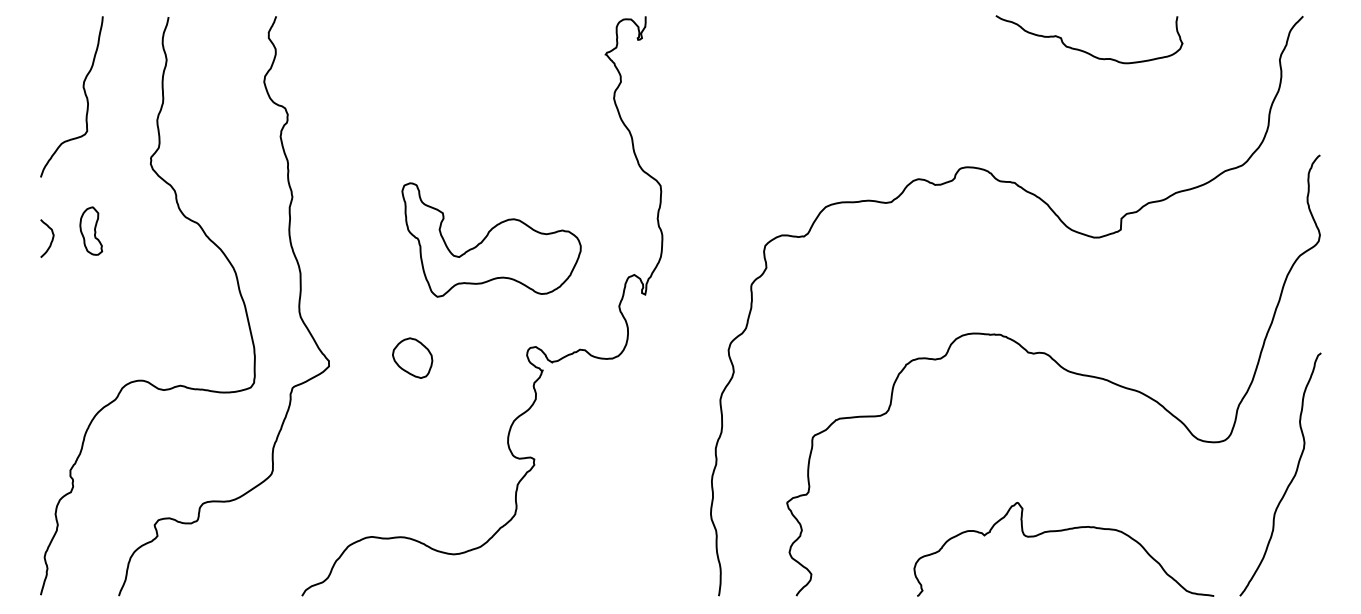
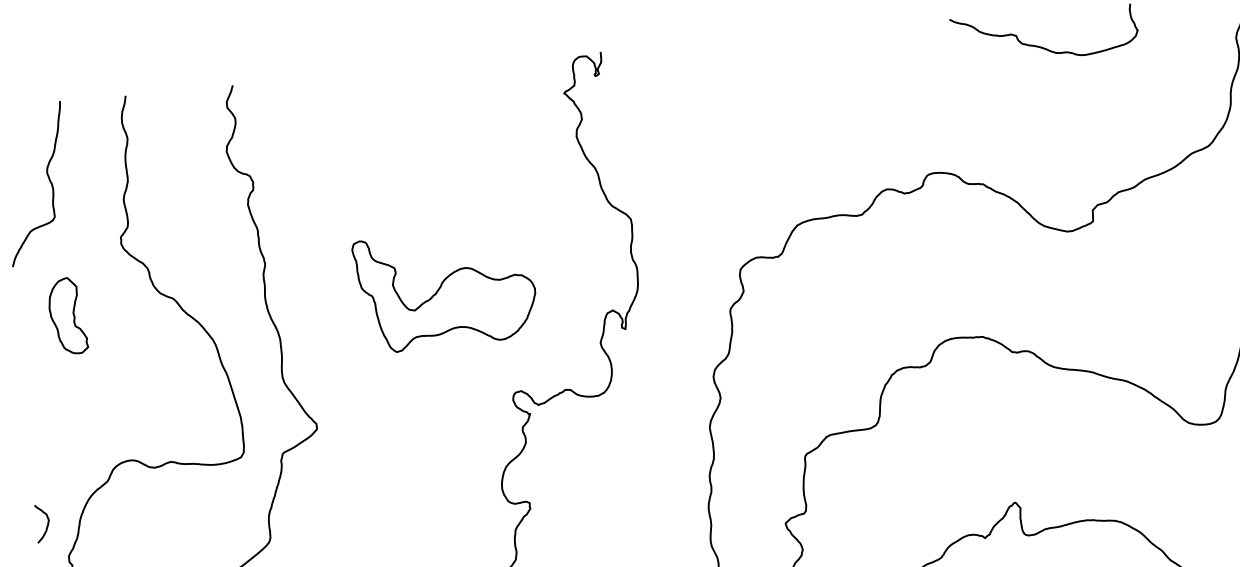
part: (91, 230) -> (68, 315), size x1.6
curve: (51, 239) -> (46, 524), moved
part: (491, 239) -> (445, 290), moved
part: (412, 357) -> (399, 412), removed

